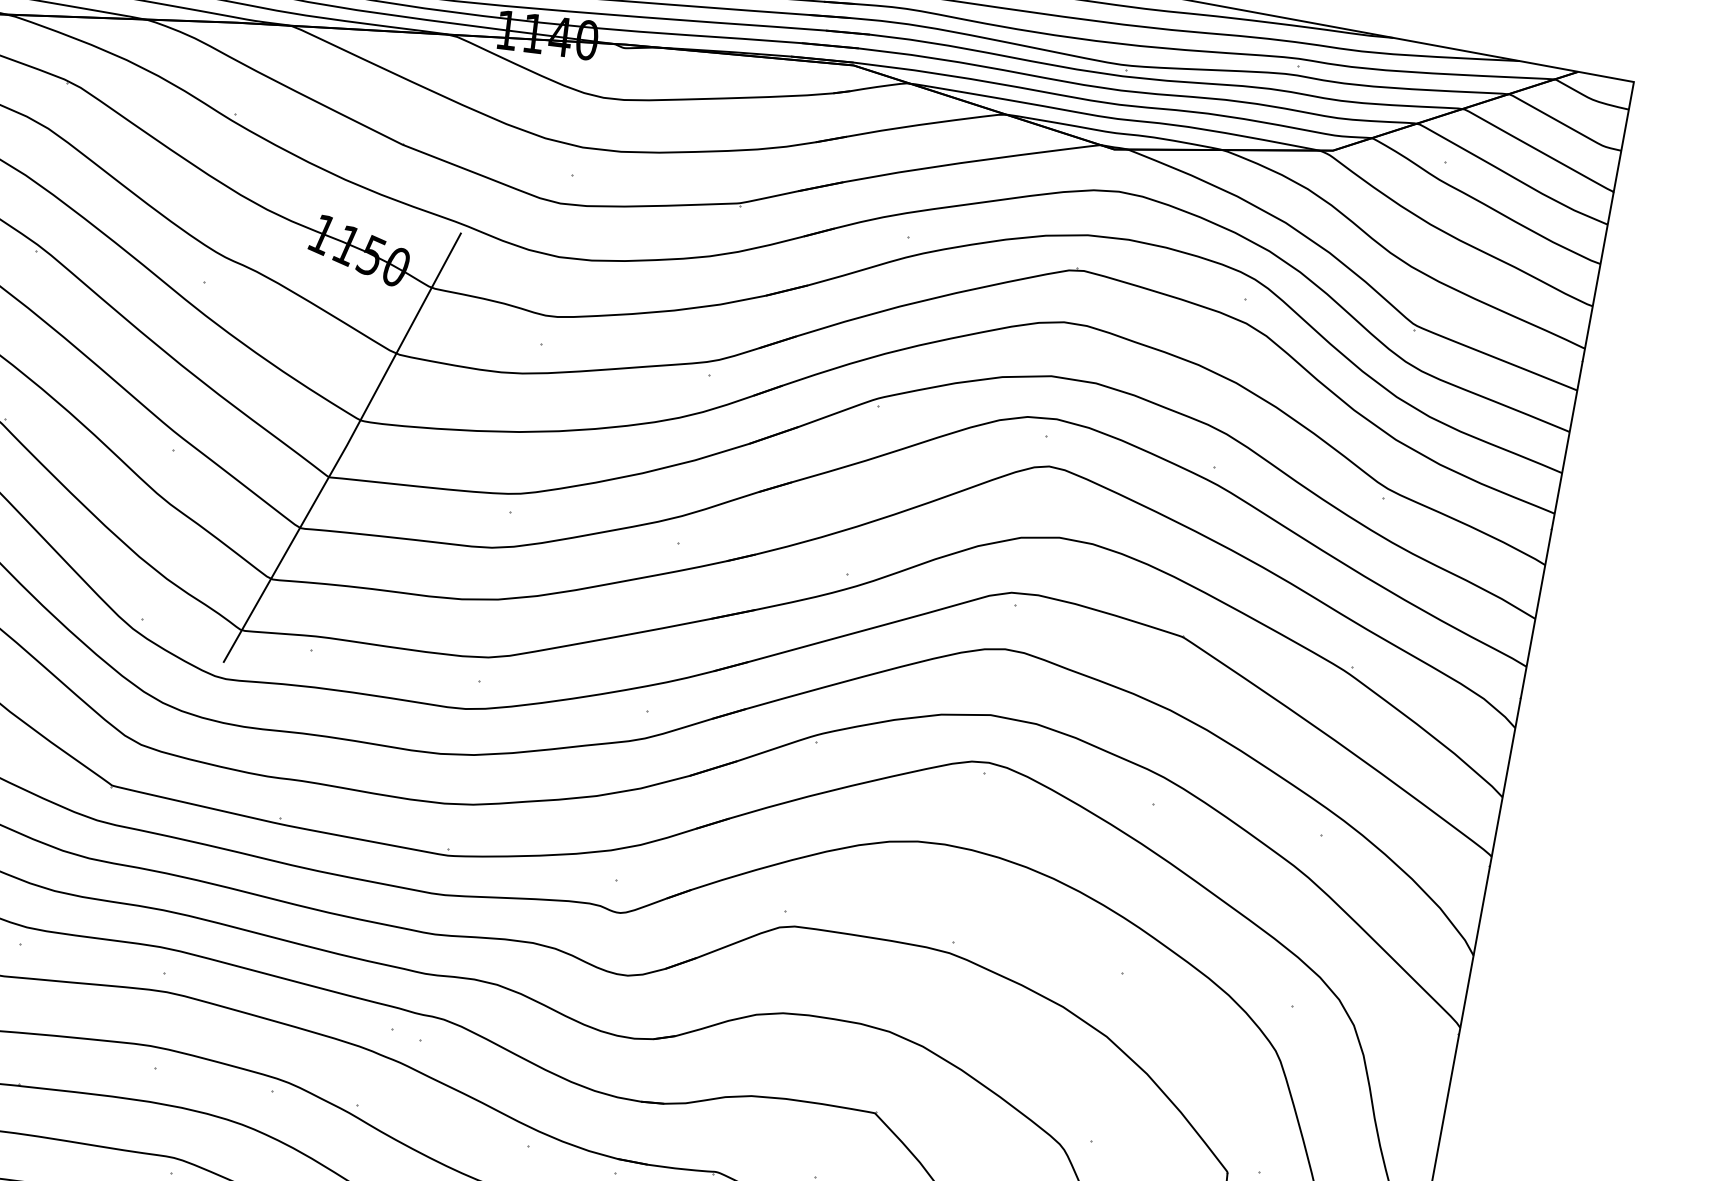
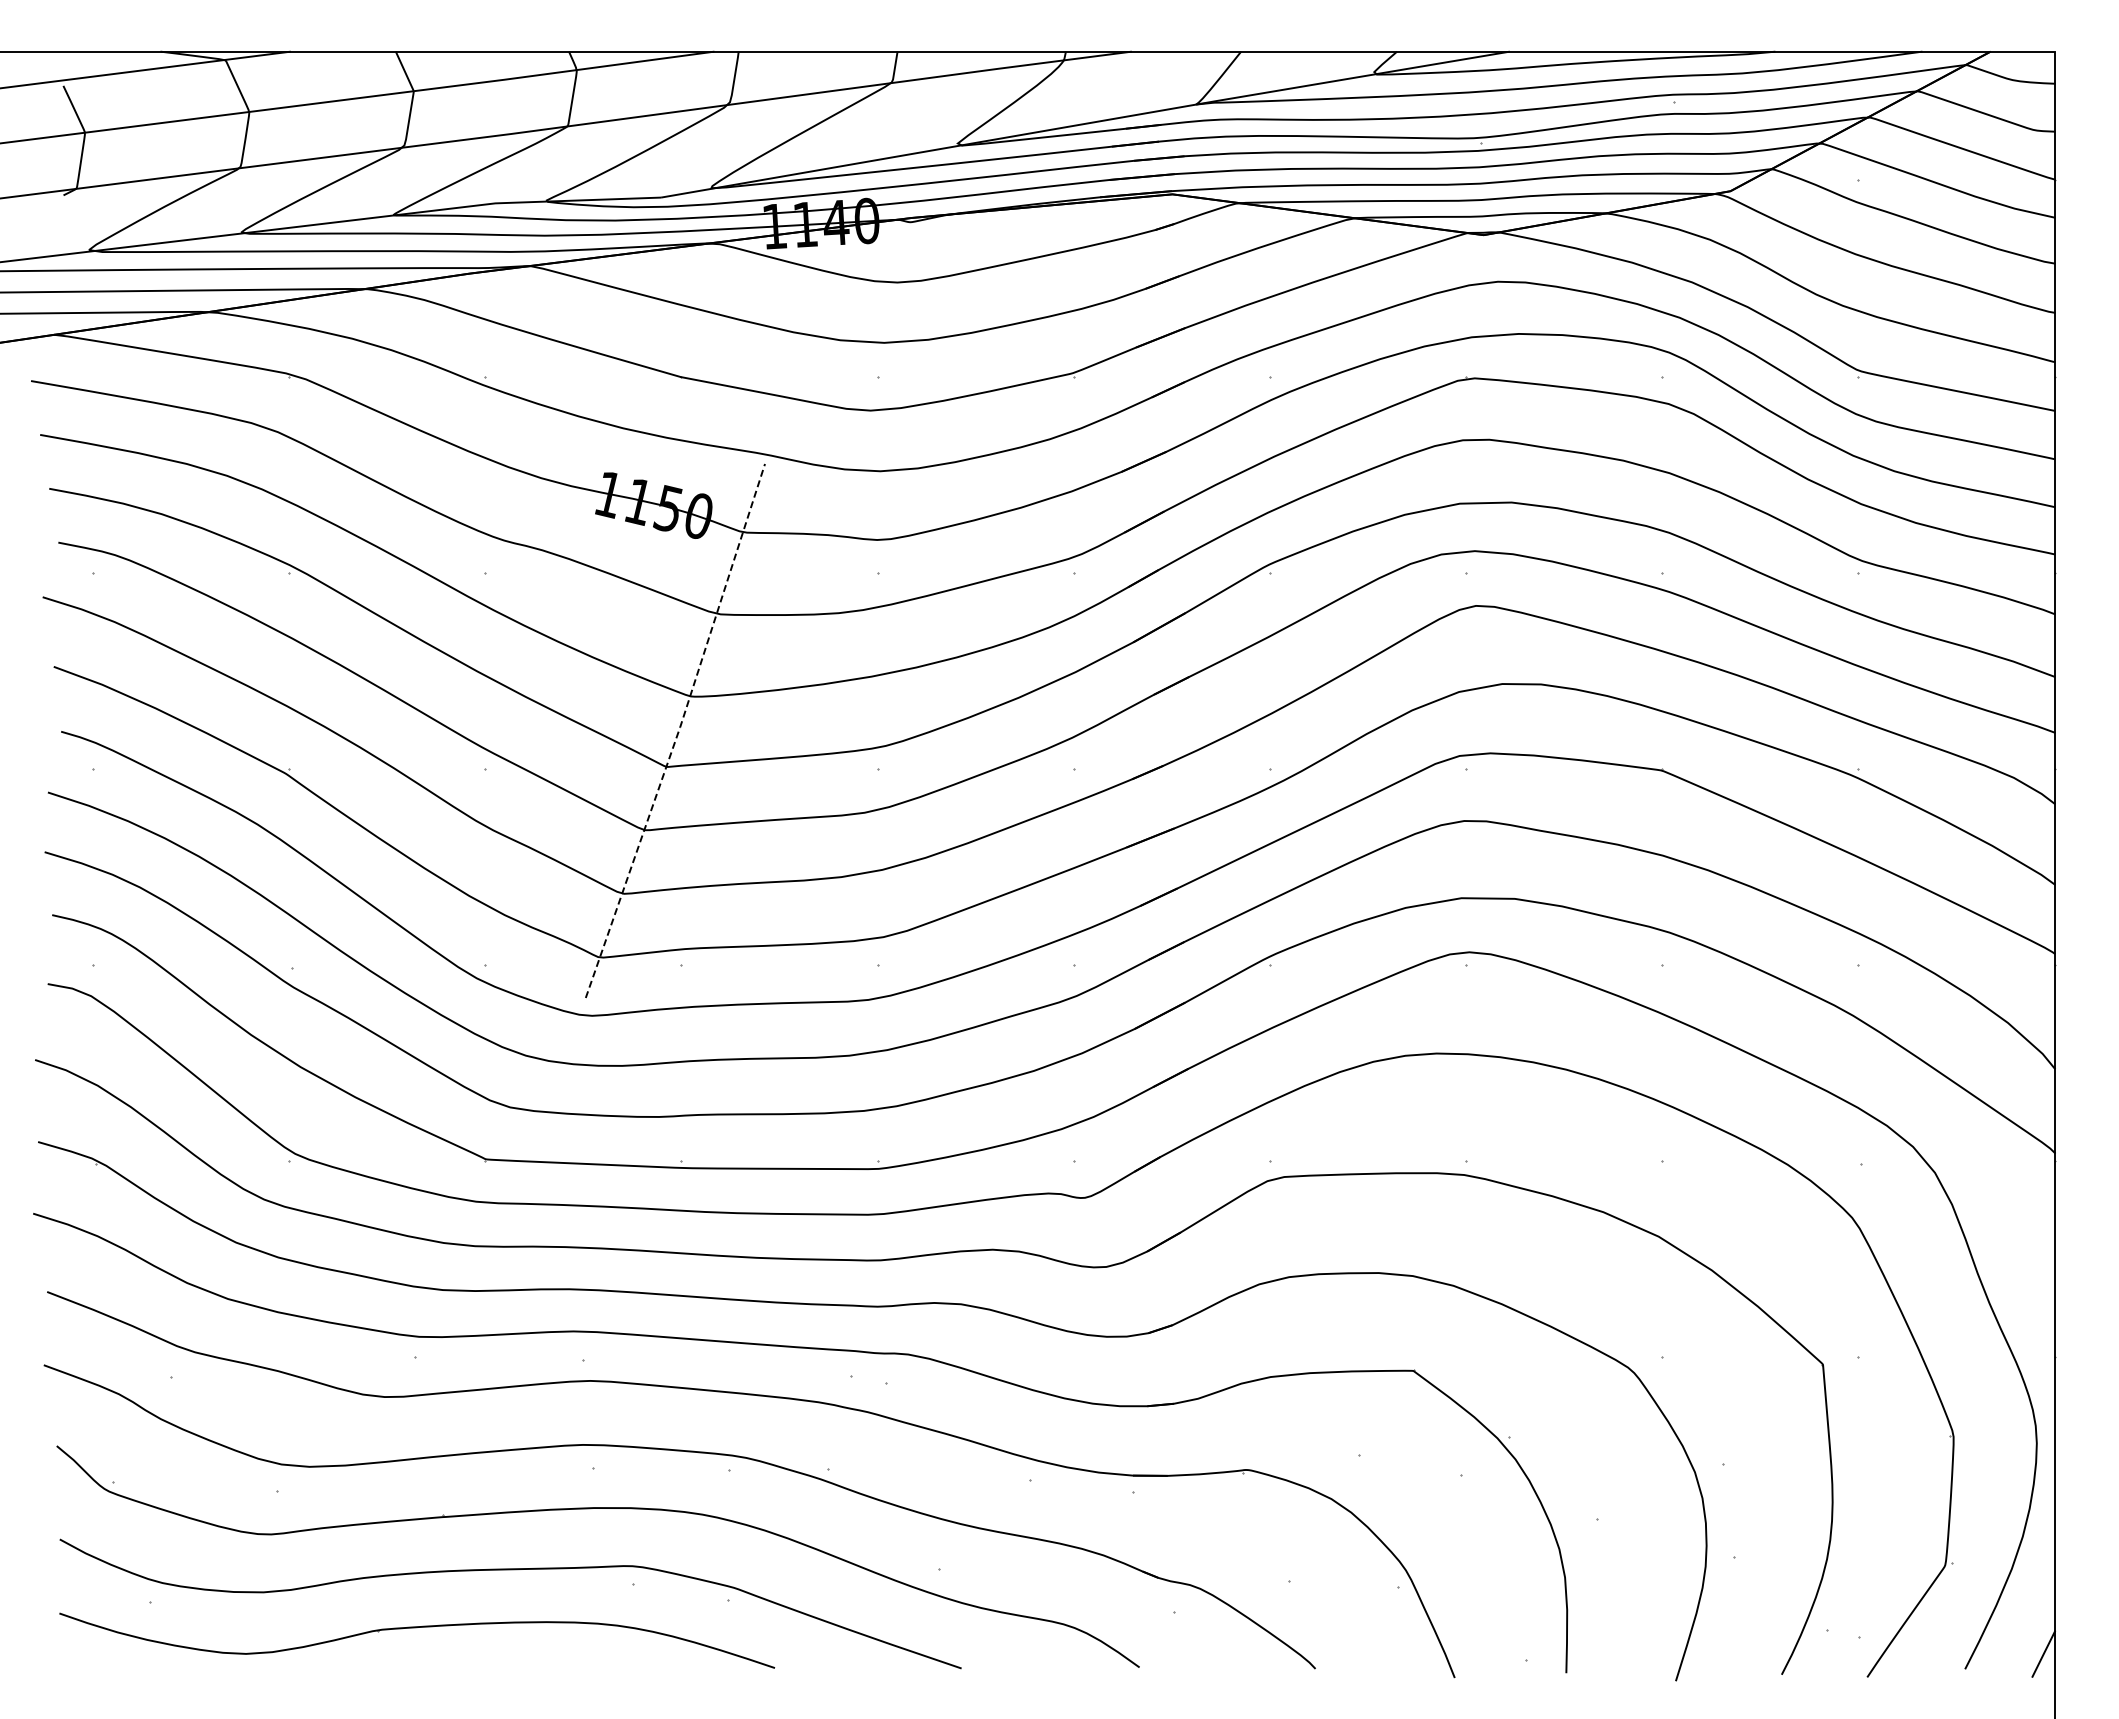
line: (344, 448) -> (678, 731), solid -> dashed

